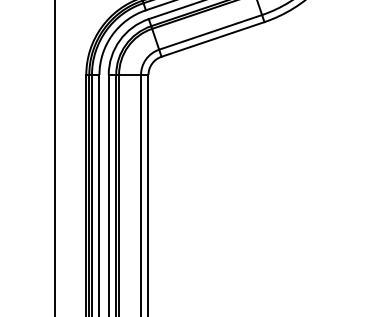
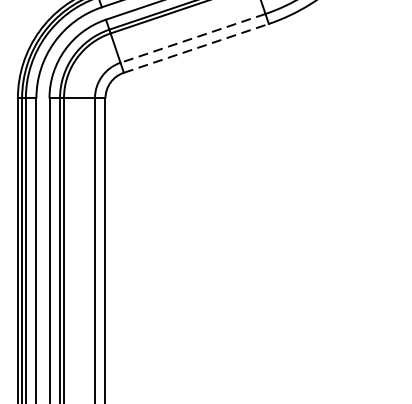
line: (210, 32) -> (192, 38), solid -> dashed
line: (213, 39) -> (197, 48), solid -> dashed

